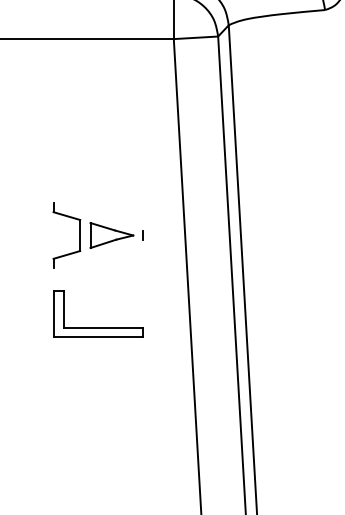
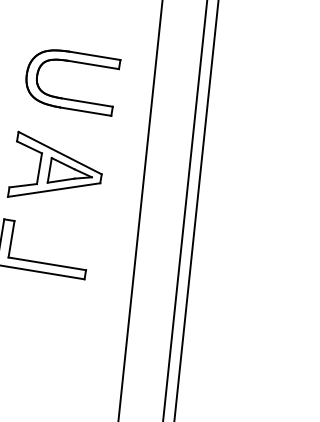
part: (91, 125) -> (68, 61), added
line: (97, 216) -> (59, 152), added
line: (97, 254) -> (53, 190), added

